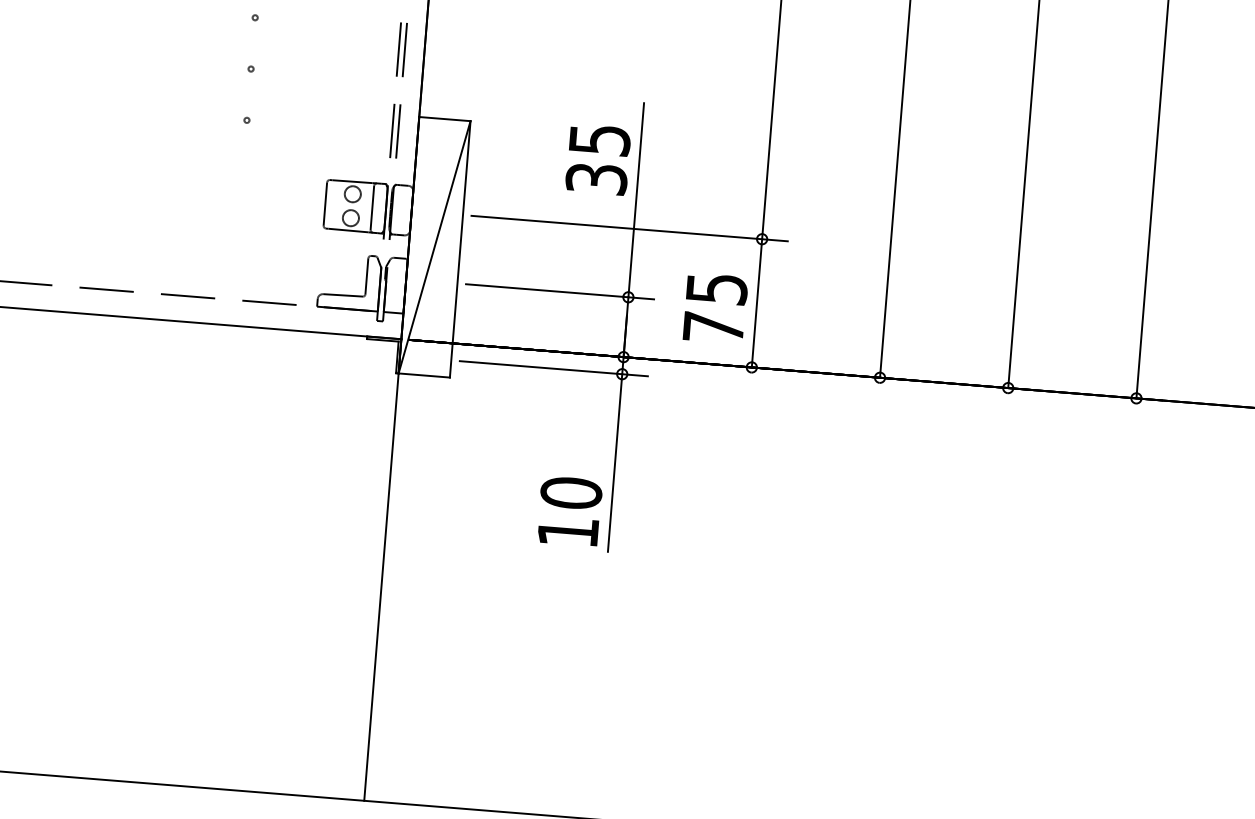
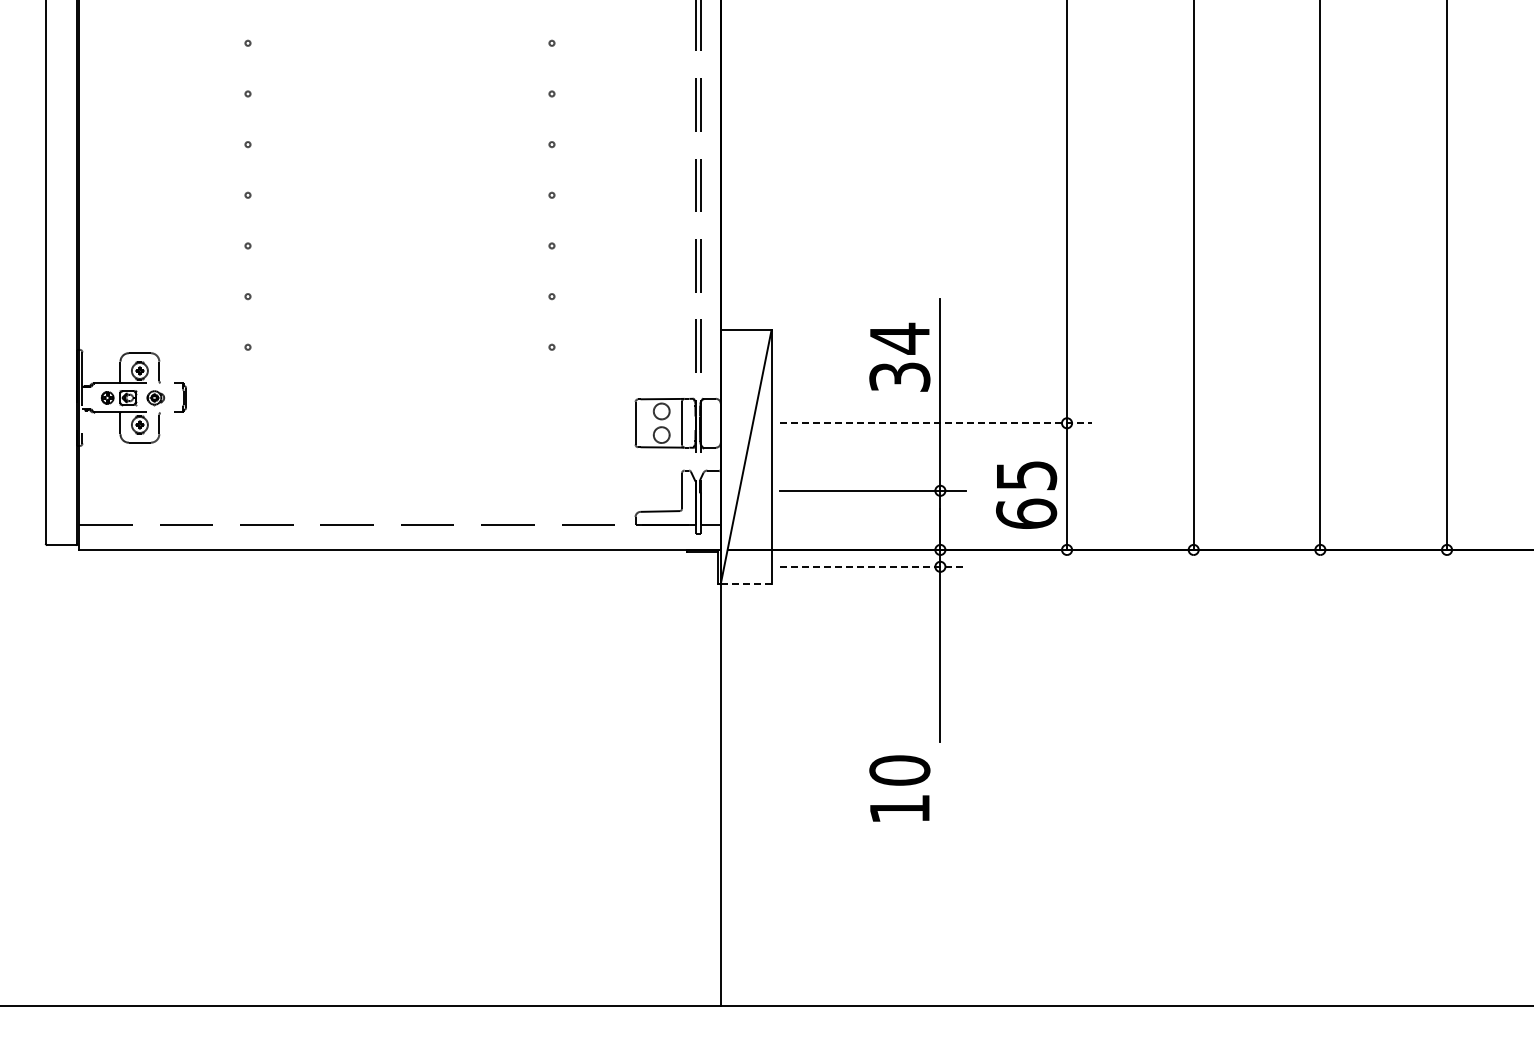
text: (600, 139) -> (900, 338), 35 -> 34
line: (629, 228) -> (936, 423), solid -> dashed
text: (713, 327) -> (1026, 513), 75 -> 65
line: (553, 368) -> (872, 566), solid -> dashed
line: (424, 375) -> (746, 583), solid -> dashed
text: (569, 511) -> (899, 788), moved

